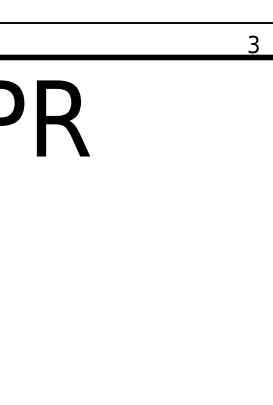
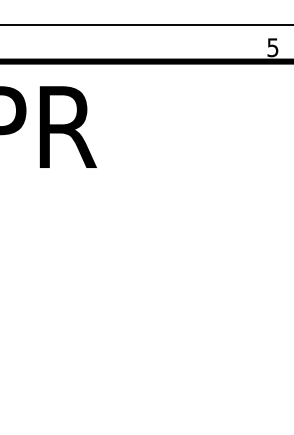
text: (253, 43) -> (272, 46), 3 -> 5

